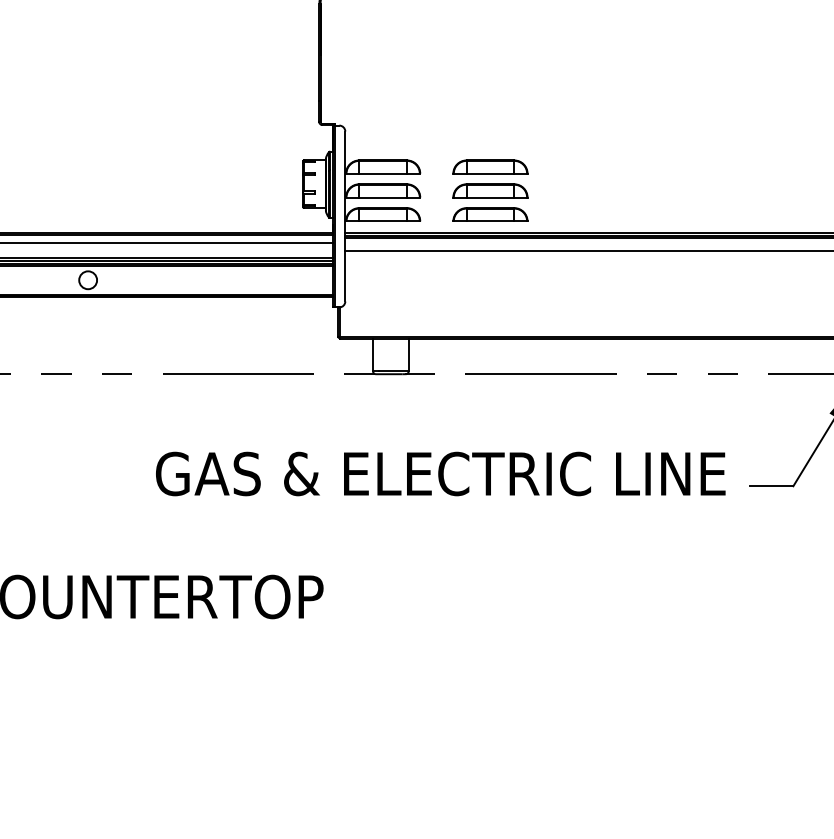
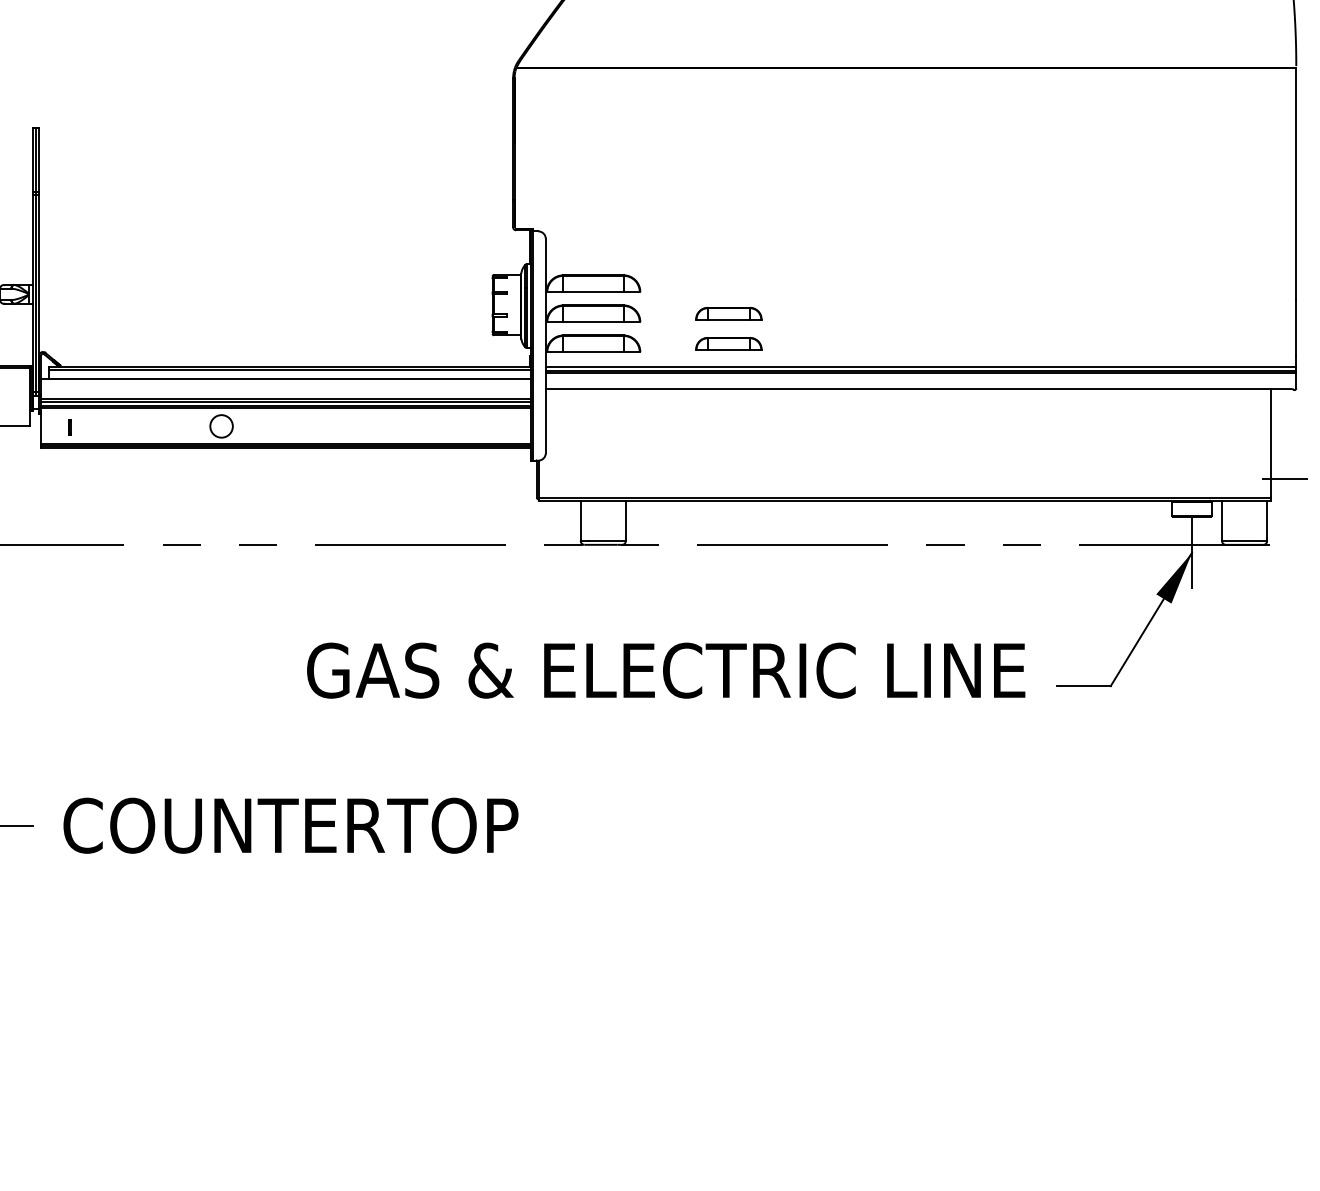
part: (490, 166) -> (728, 283), removed
part: (490, 190) -> (728, 313), size x0.7
part: (490, 214) -> (728, 343), size x0.7

